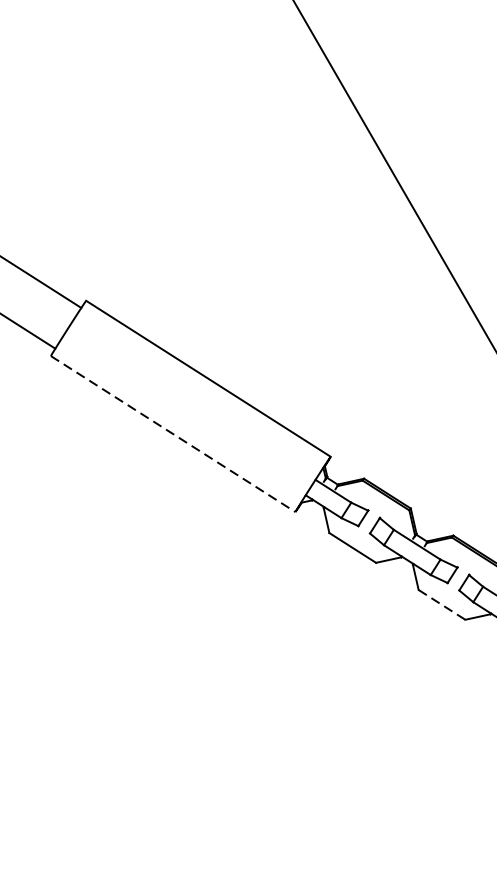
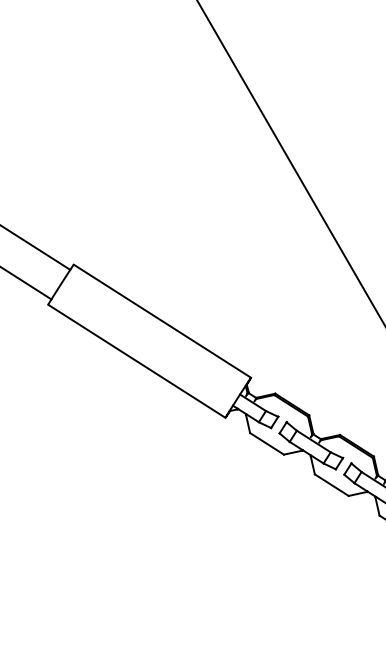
line: (174, 434) -> (137, 361), dashed -> solid
line: (443, 605) -> (332, 485), dashed -> solid

